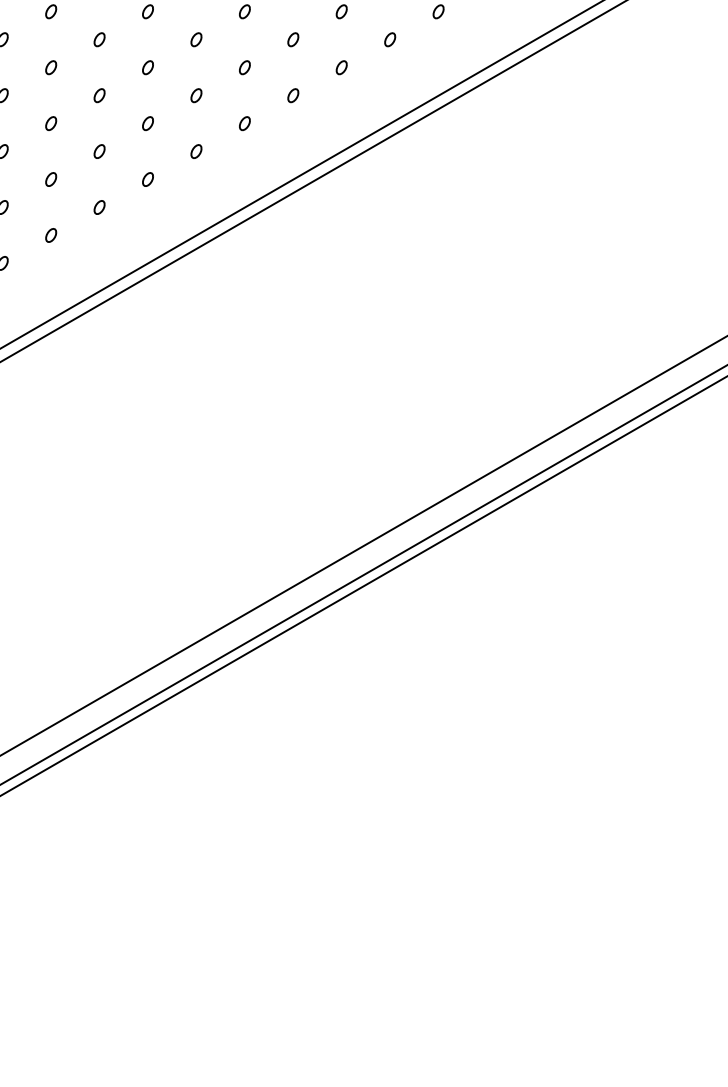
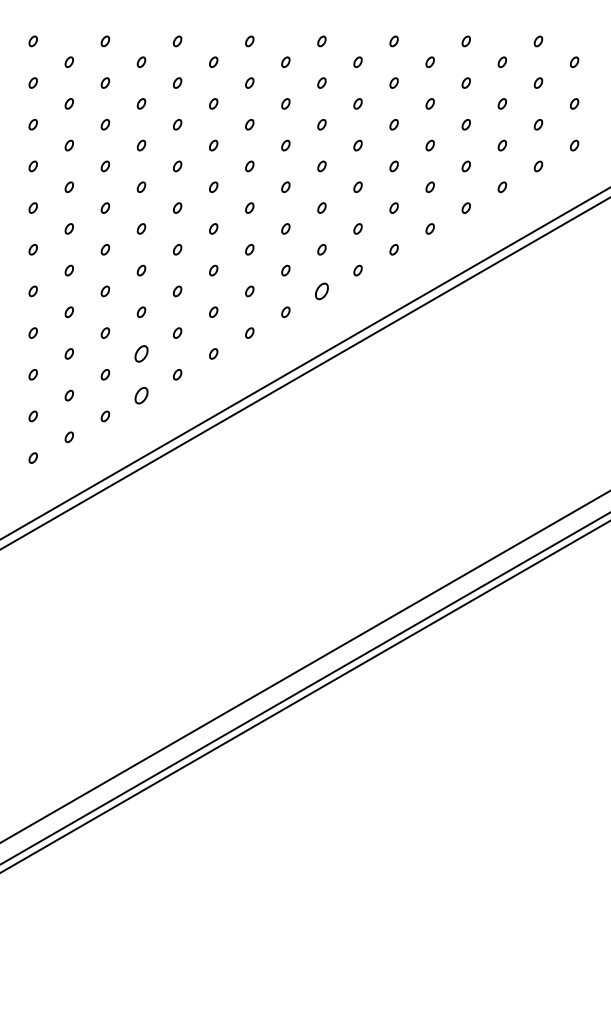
part: (292, 95) -> (321, 291), size x1.6
part: (51, 178) -> (141, 353), size x1.6
part: (51, 235) -> (141, 395), size x1.6

